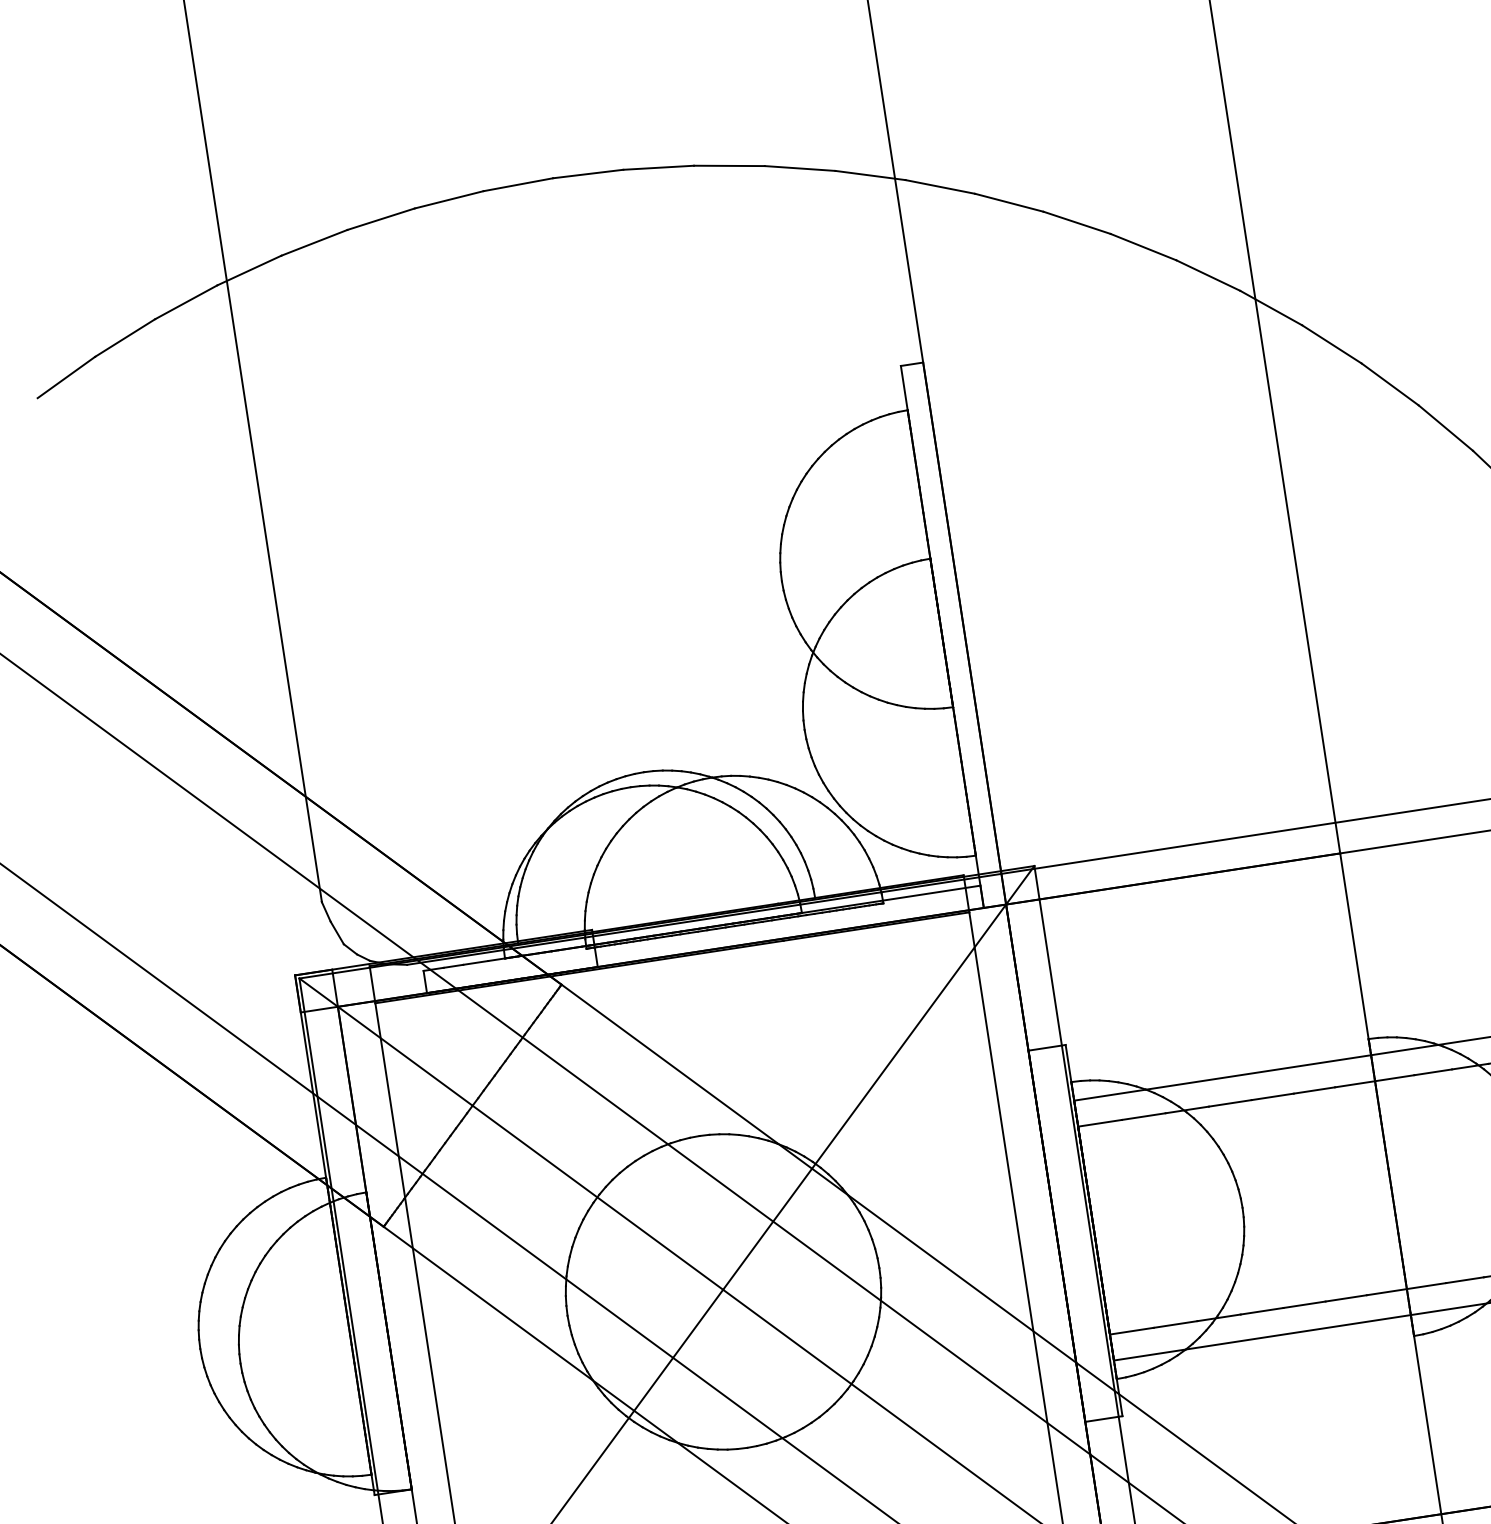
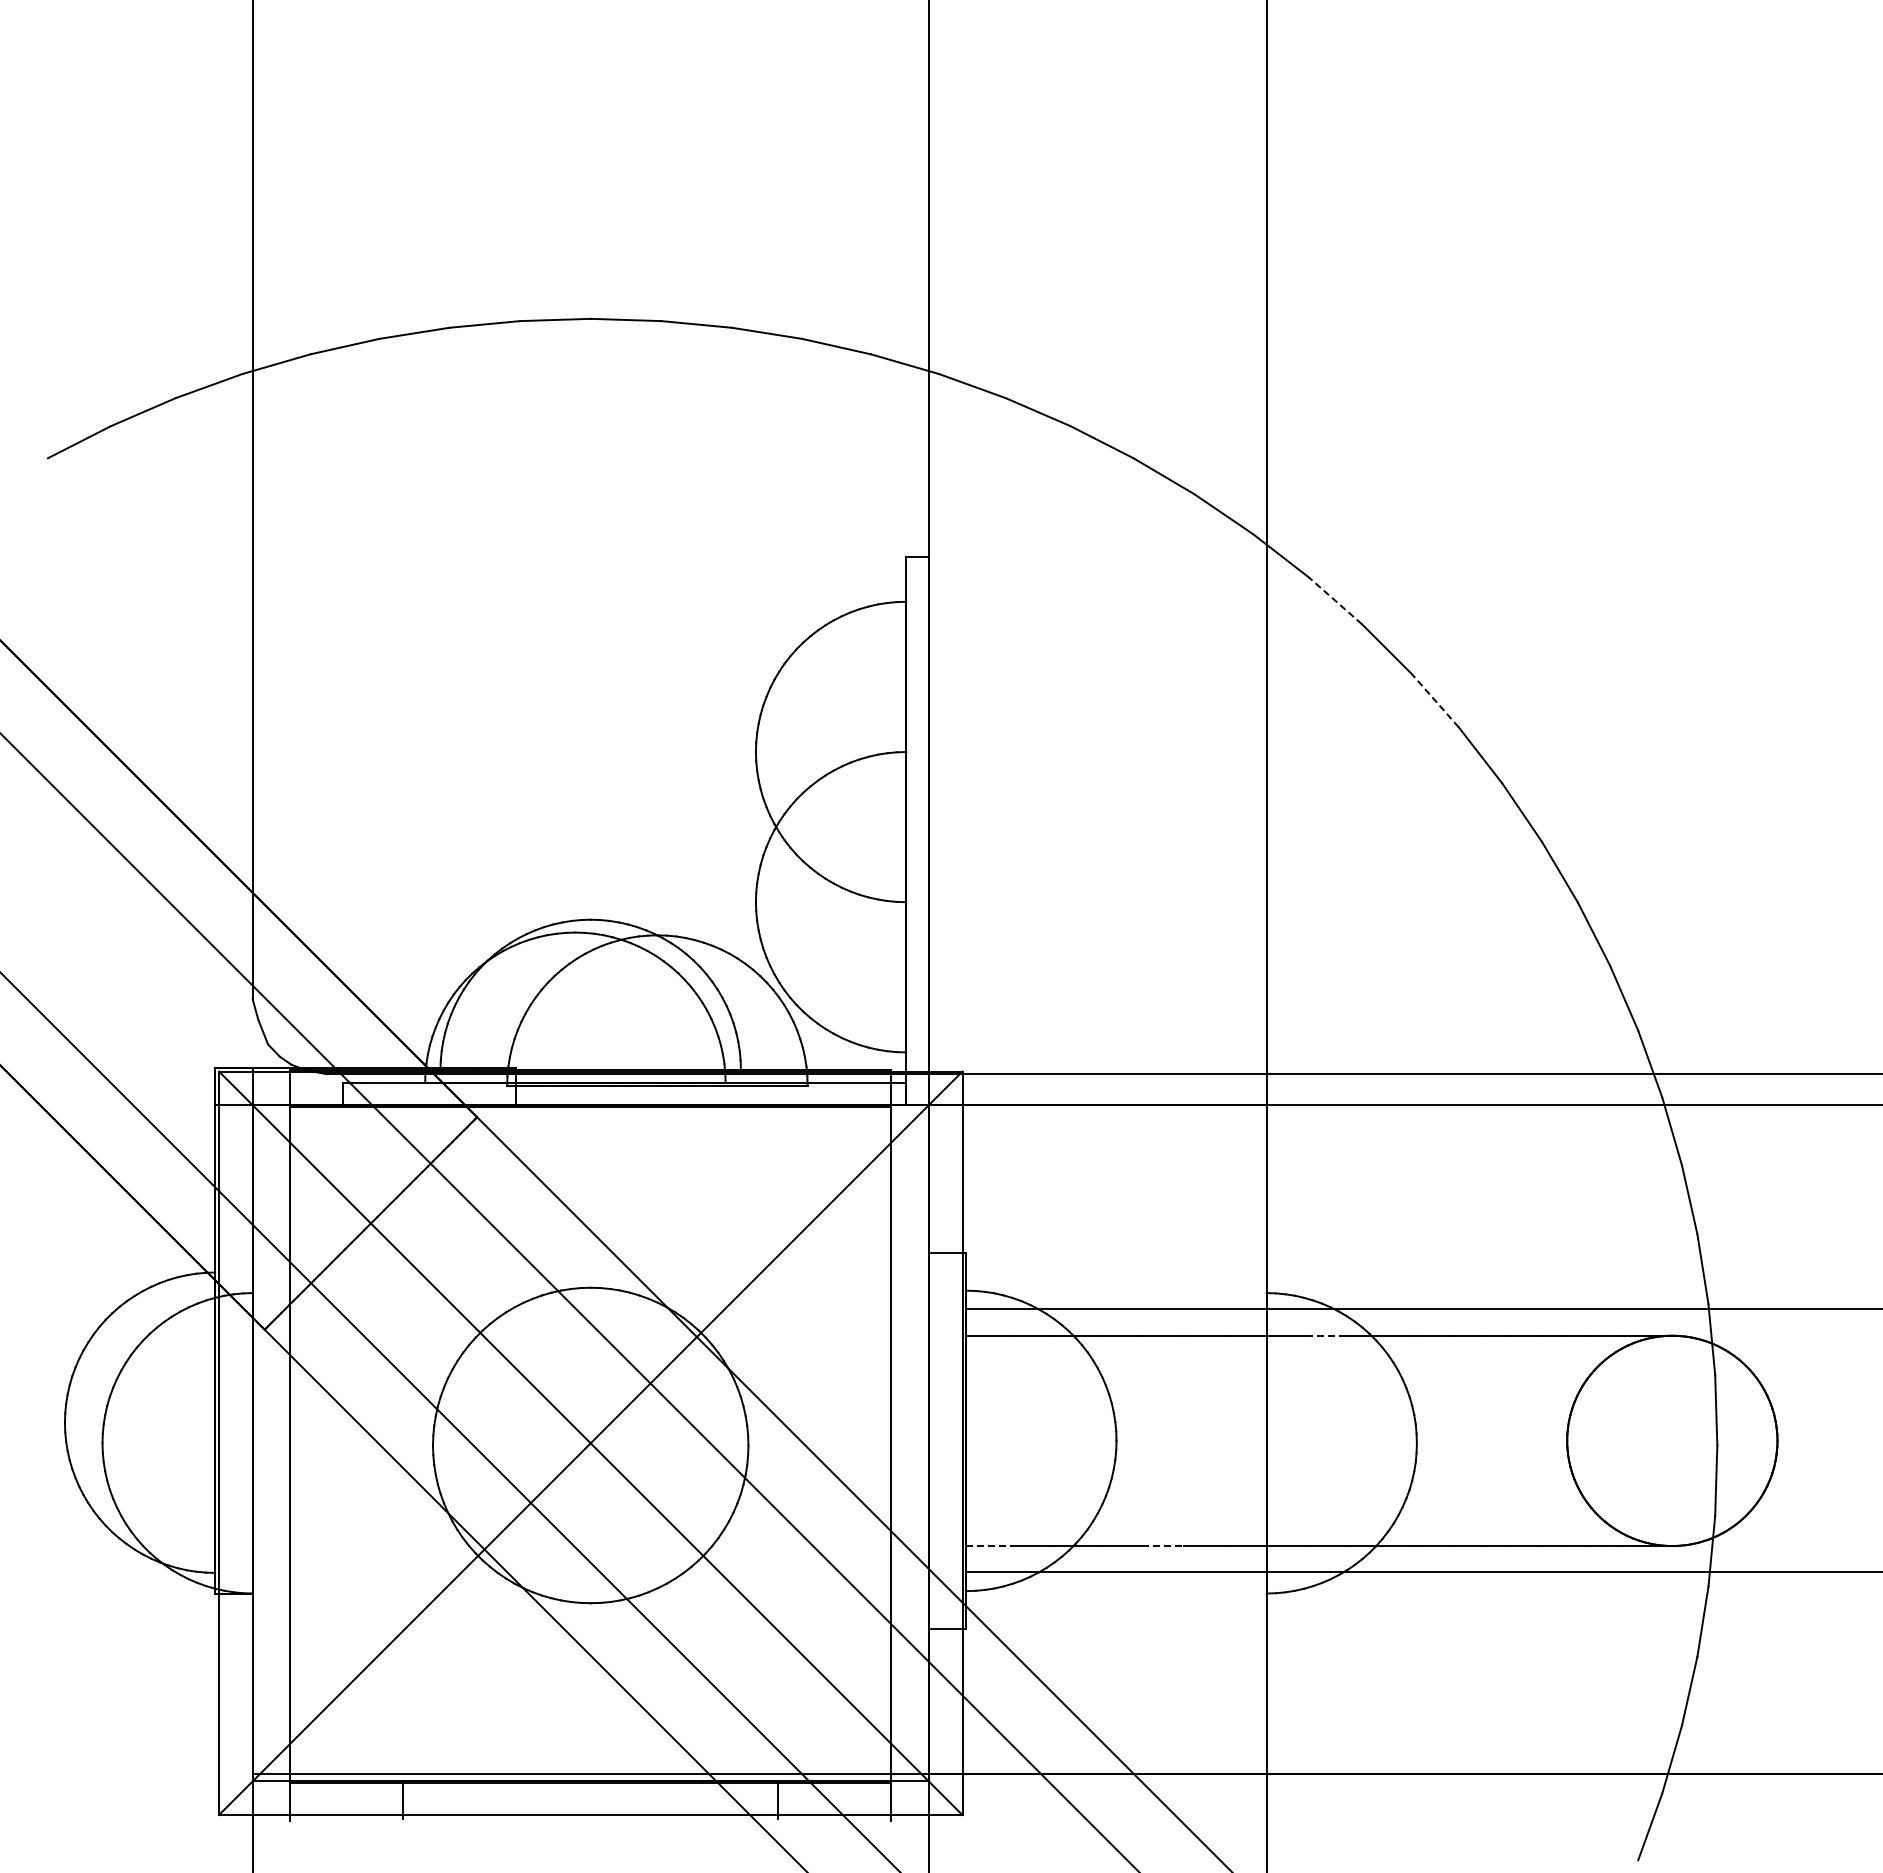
line: (1331, 344) -> (1335, 600), solid -> dashed
line: (1445, 427) -> (1435, 700), solid -> dashed
line: (1433, 1072) -> (1325, 1335), solid -> dashed
line: (1304, 1305) -> (1163, 1546), solid -> dashed
line: (1131, 1331) -> (988, 1546), solid -> dashed

